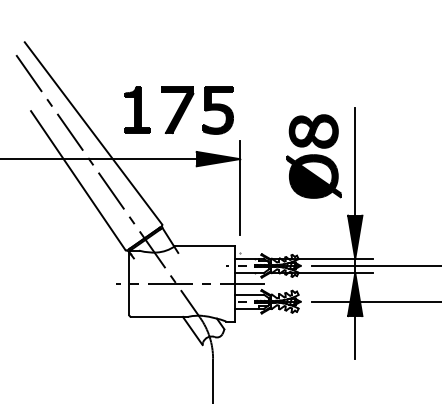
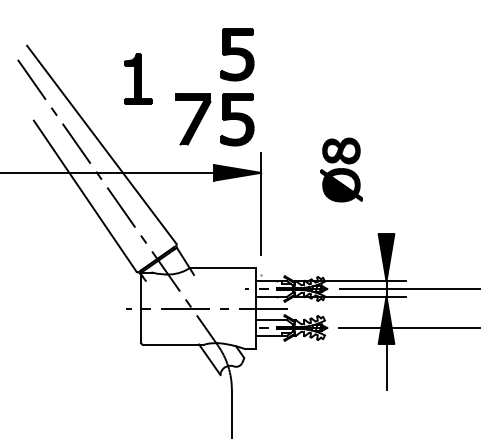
part: (218, 50) -> (237, 54), added
part: (138, 109) -> (138, 78), moved
part: (313, 156) -> (341, 169), size x0.7
line: (355, 161) -> (386, 175), removed

